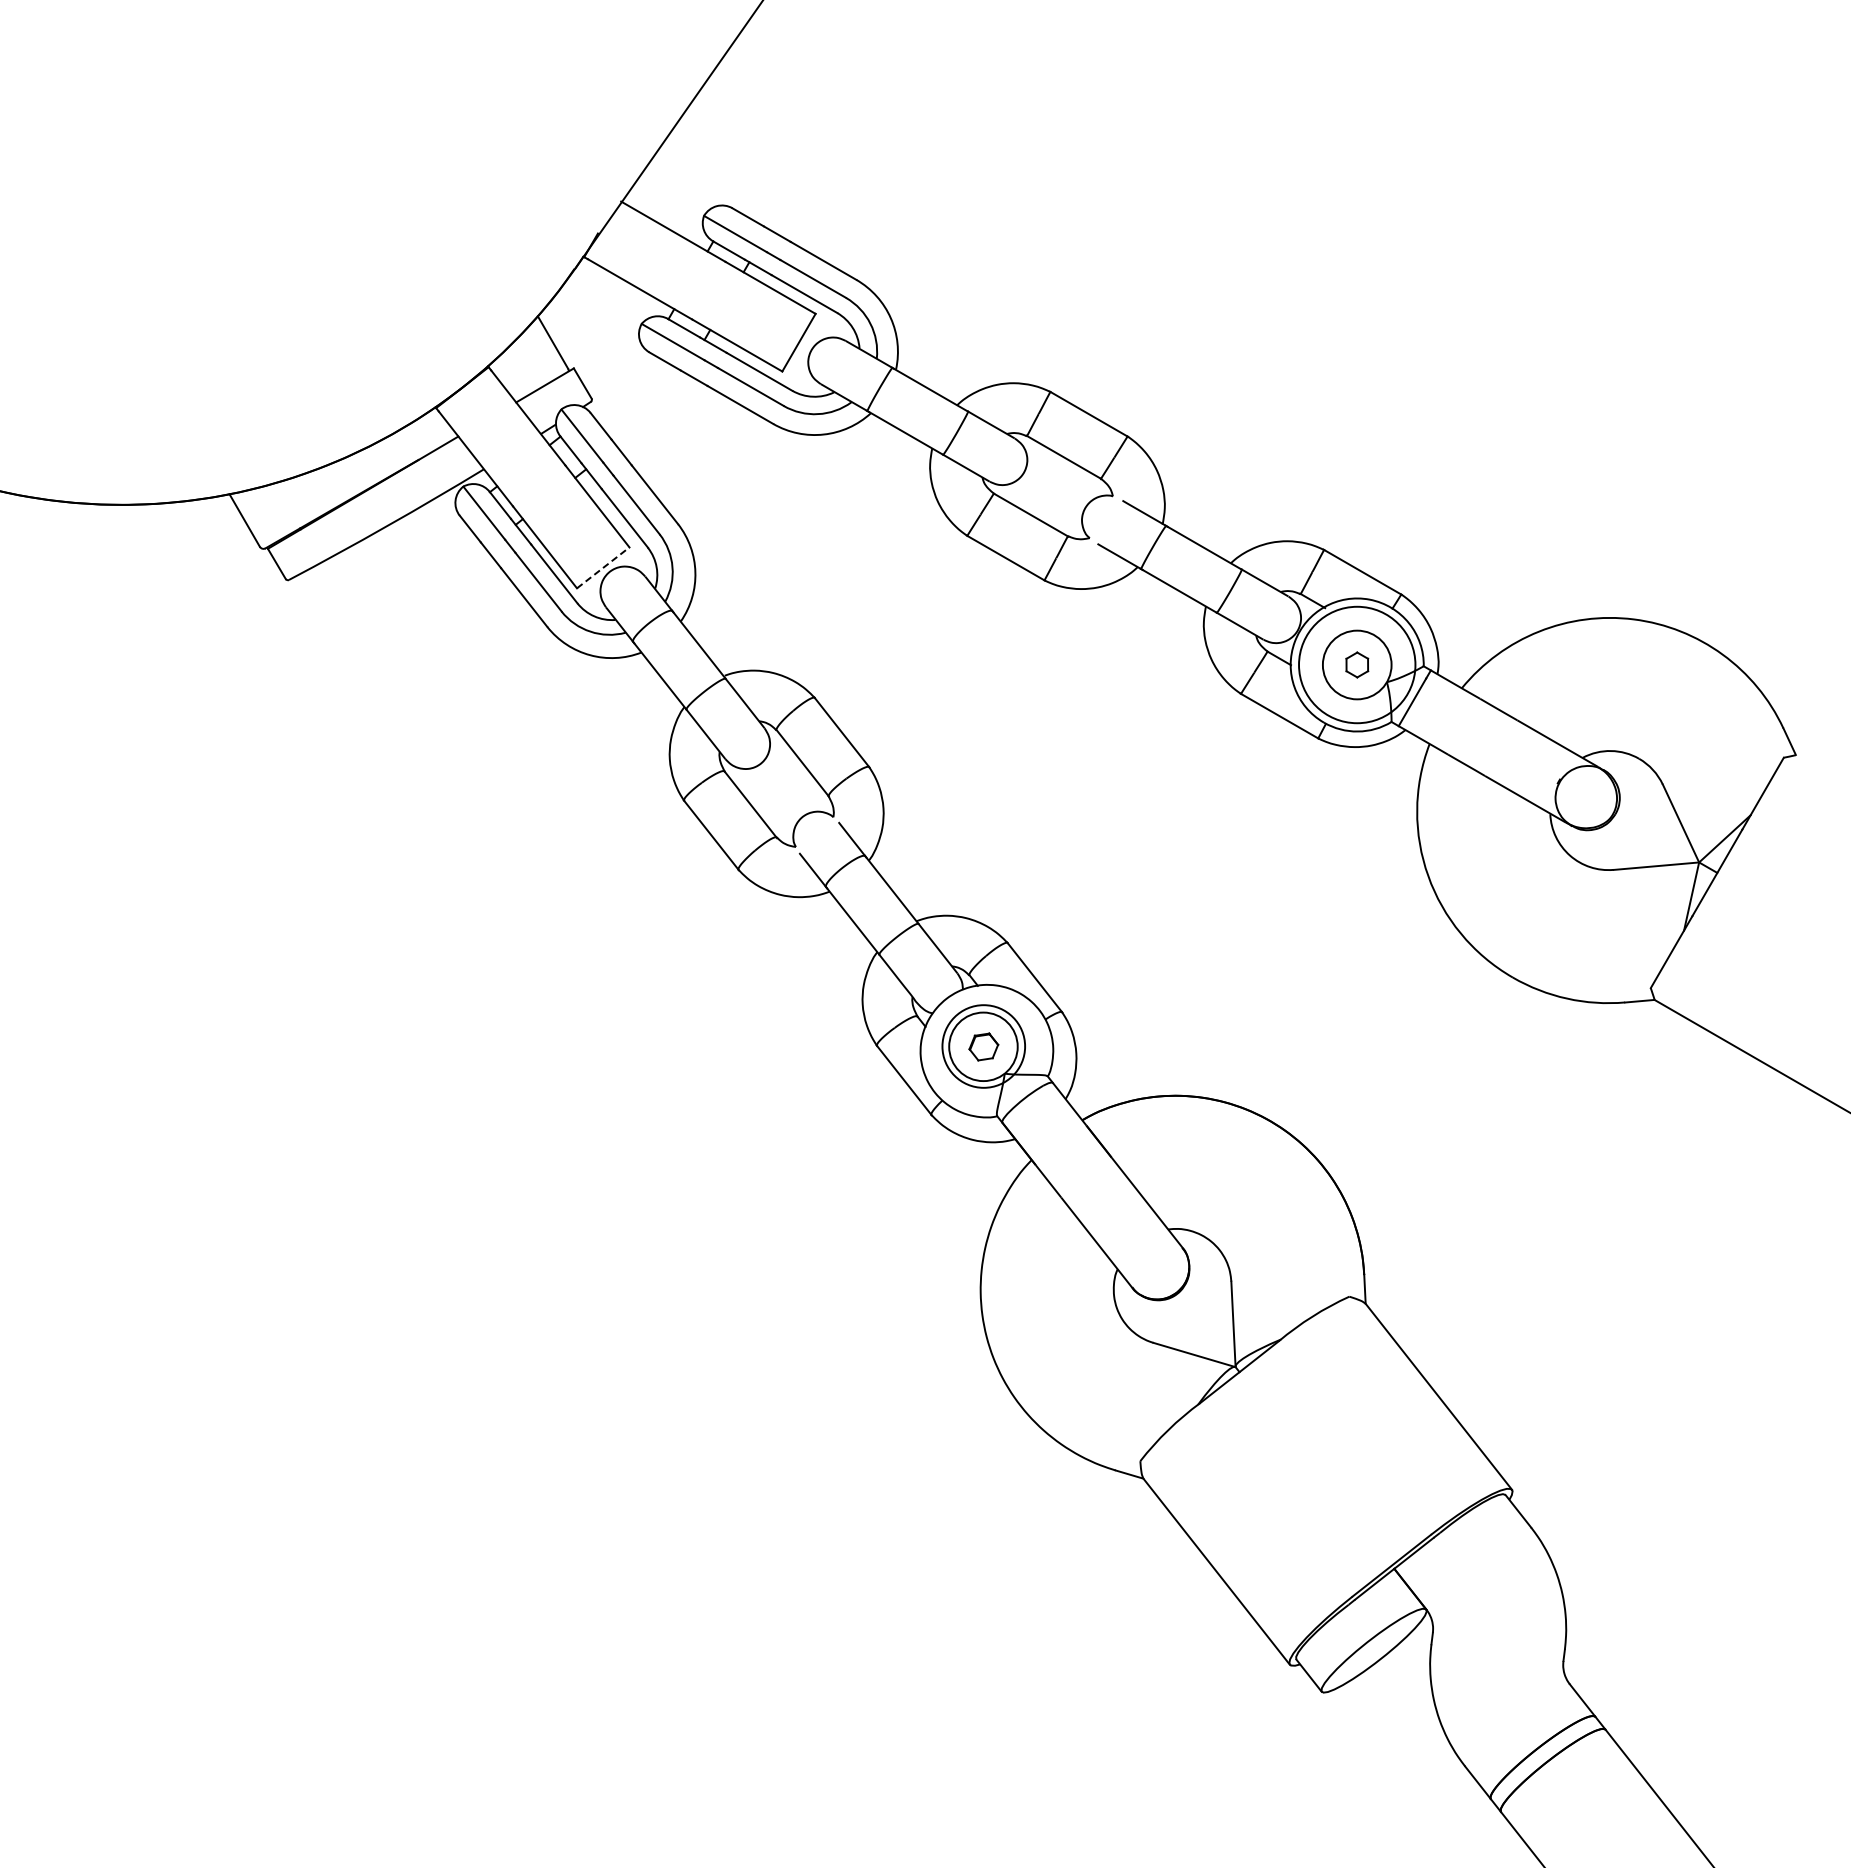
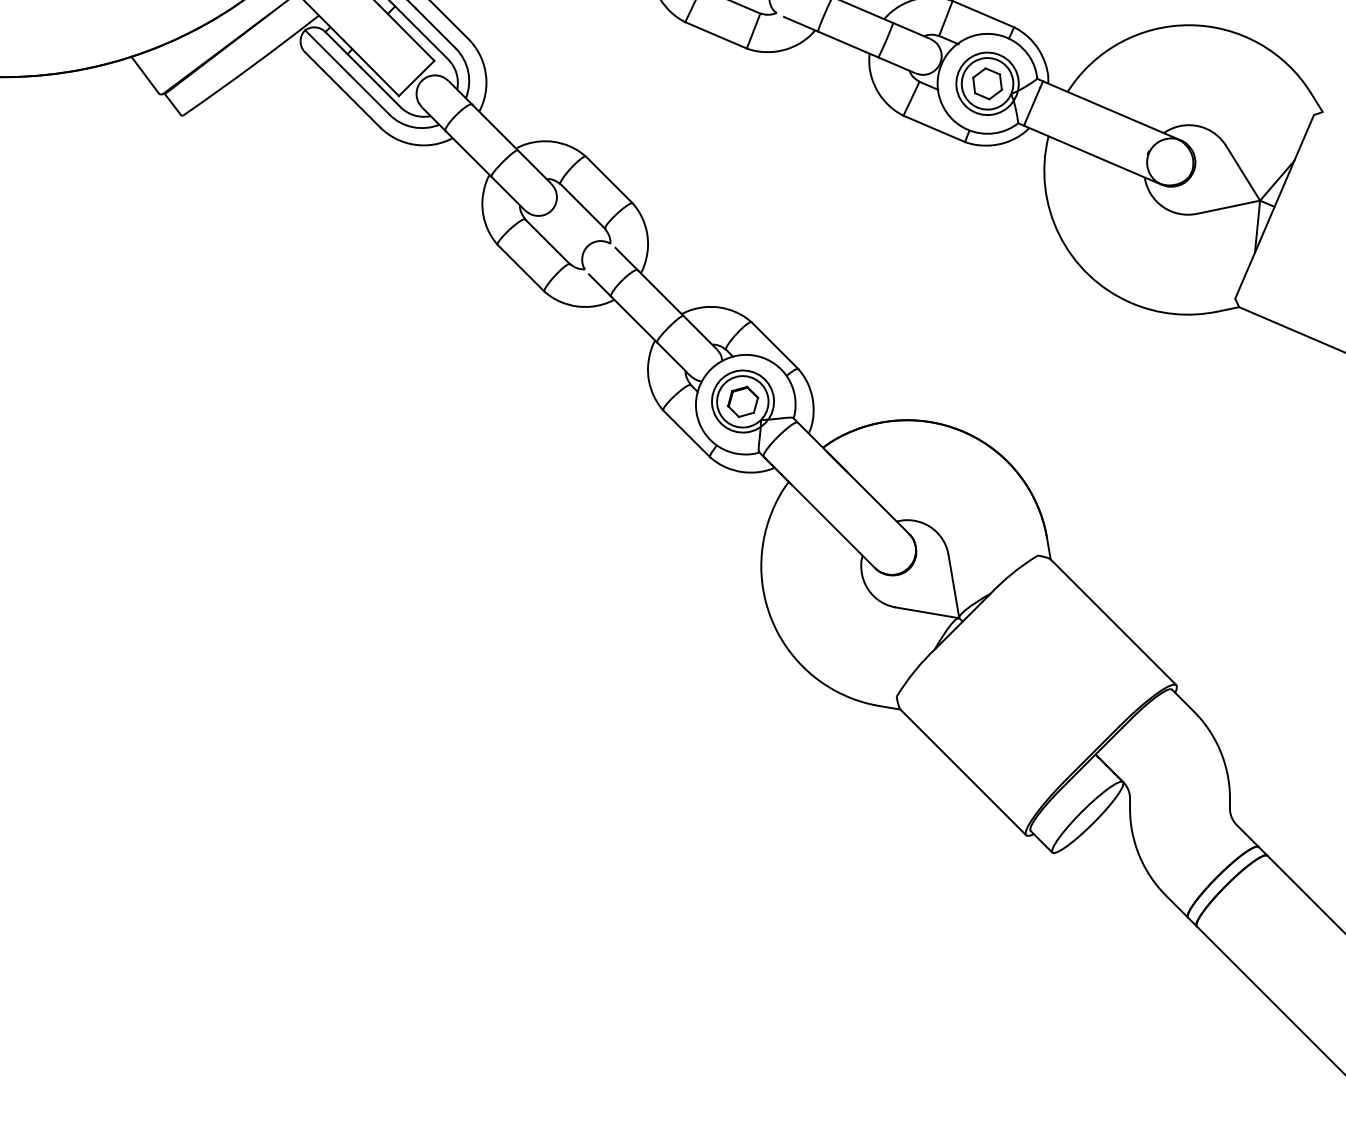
line: (603, 567) -> (416, 78), dashed -> solid
circle: (1356, 664) -> (986, 83), size x0.71
part: (1357, 664) -> (987, 83), size x1.67
part: (983, 1046) -> (742, 401), size x1.43

